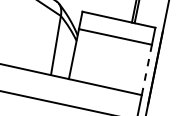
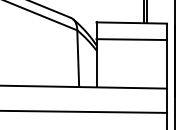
line: (147, 69) -> (167, 63), dashed -> solid

